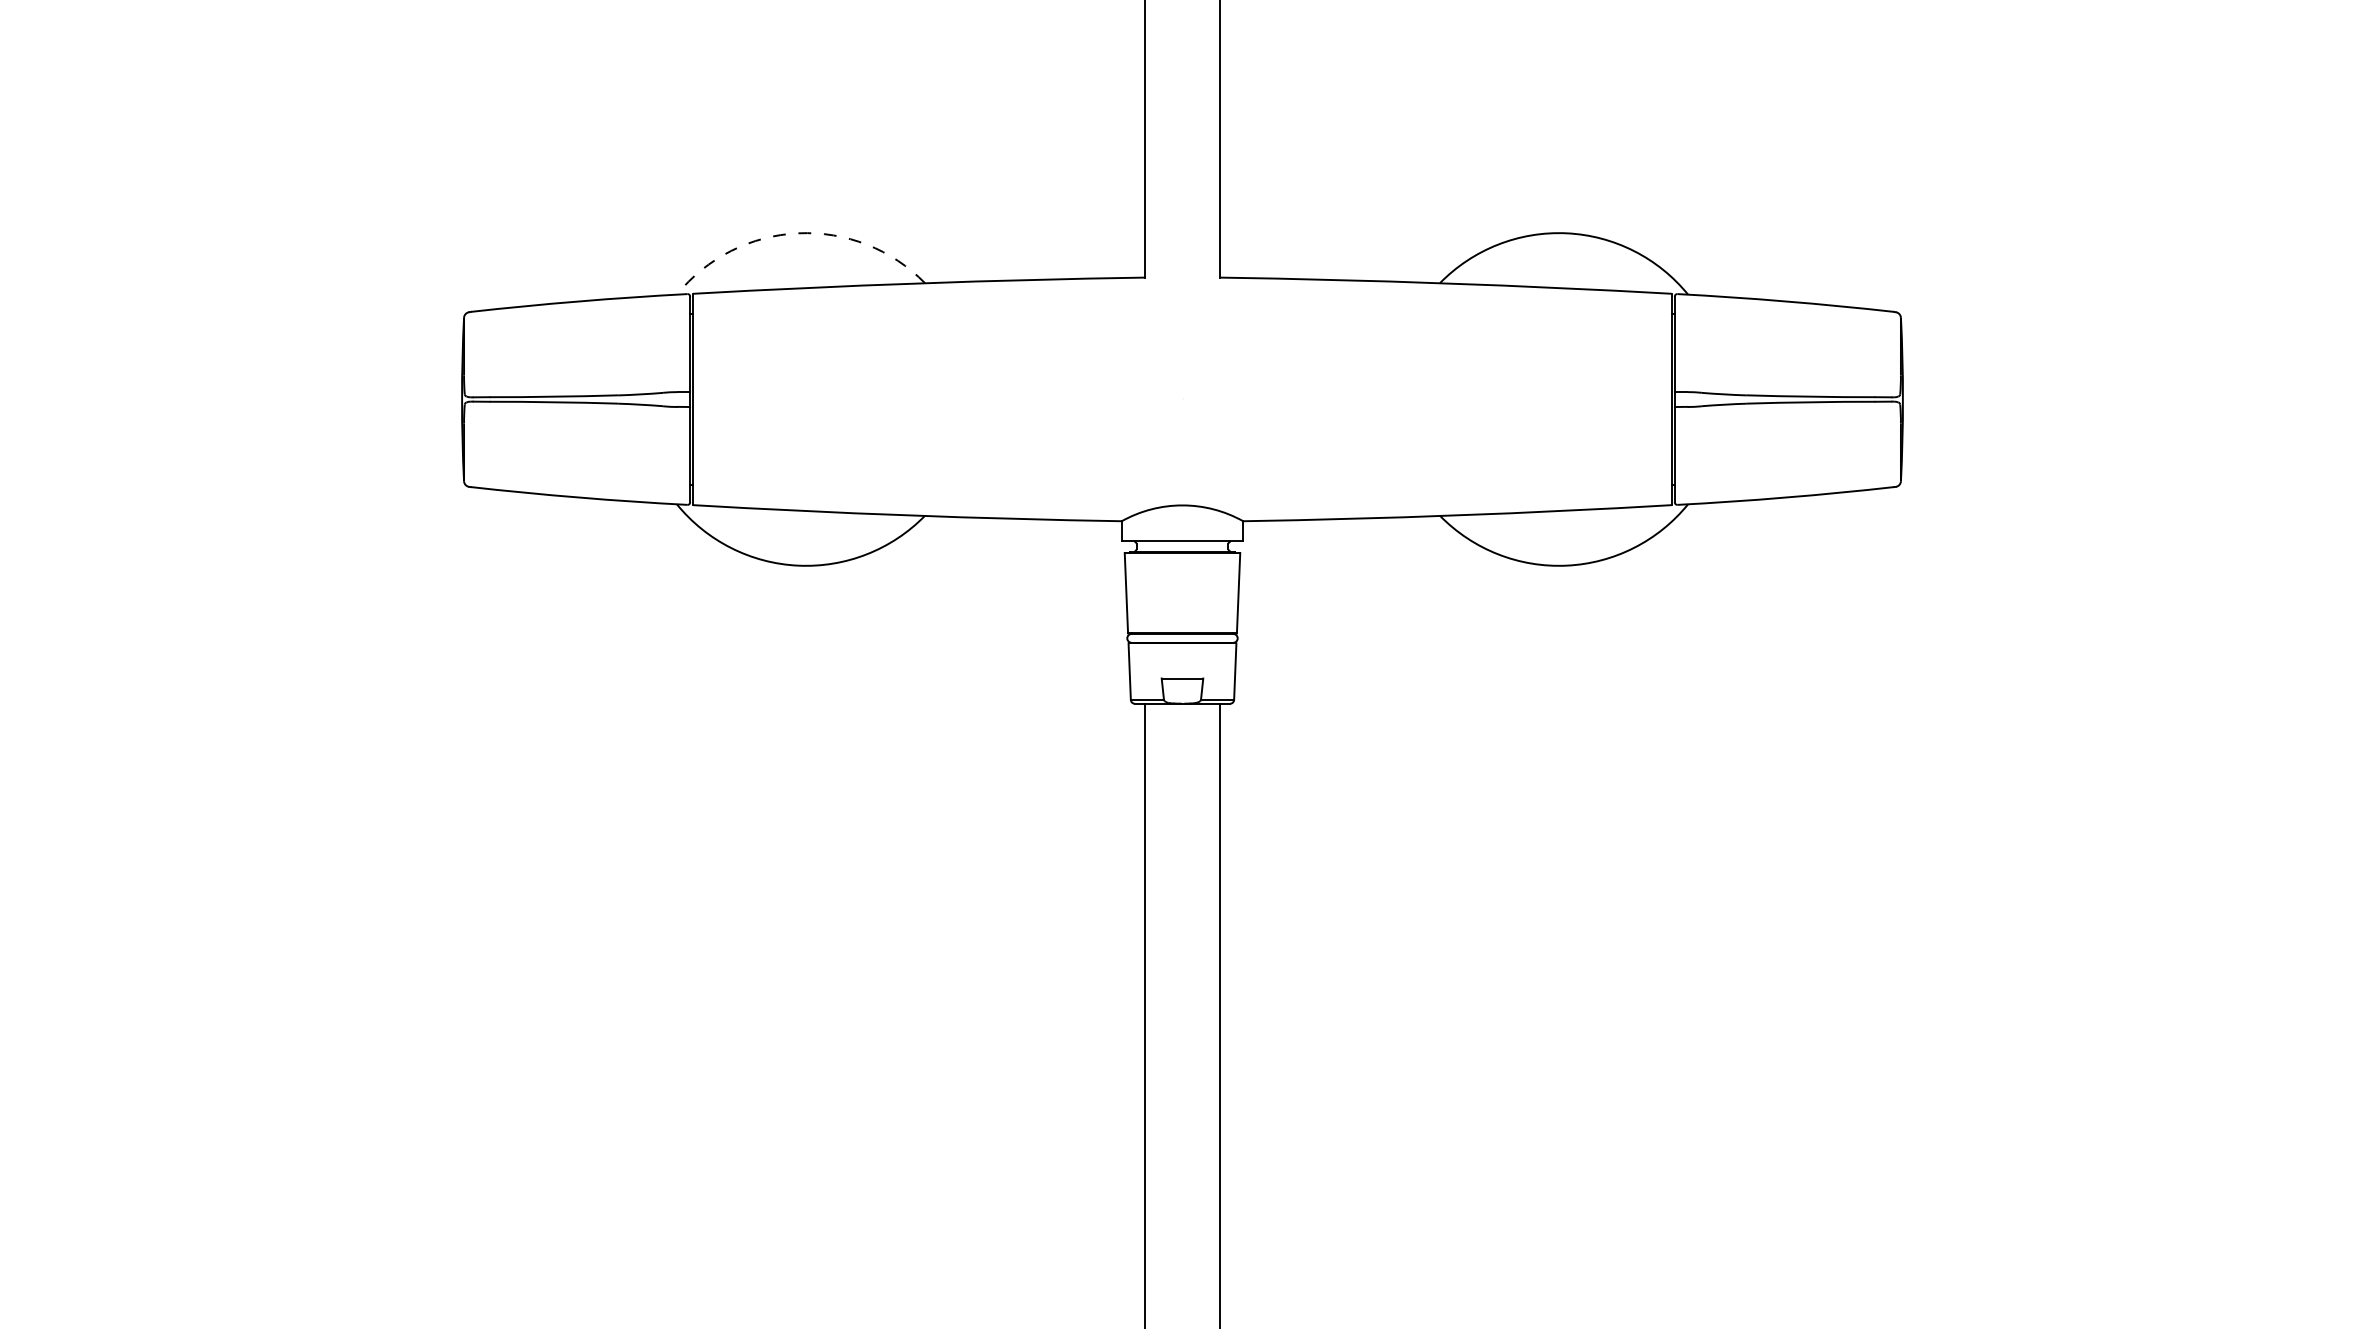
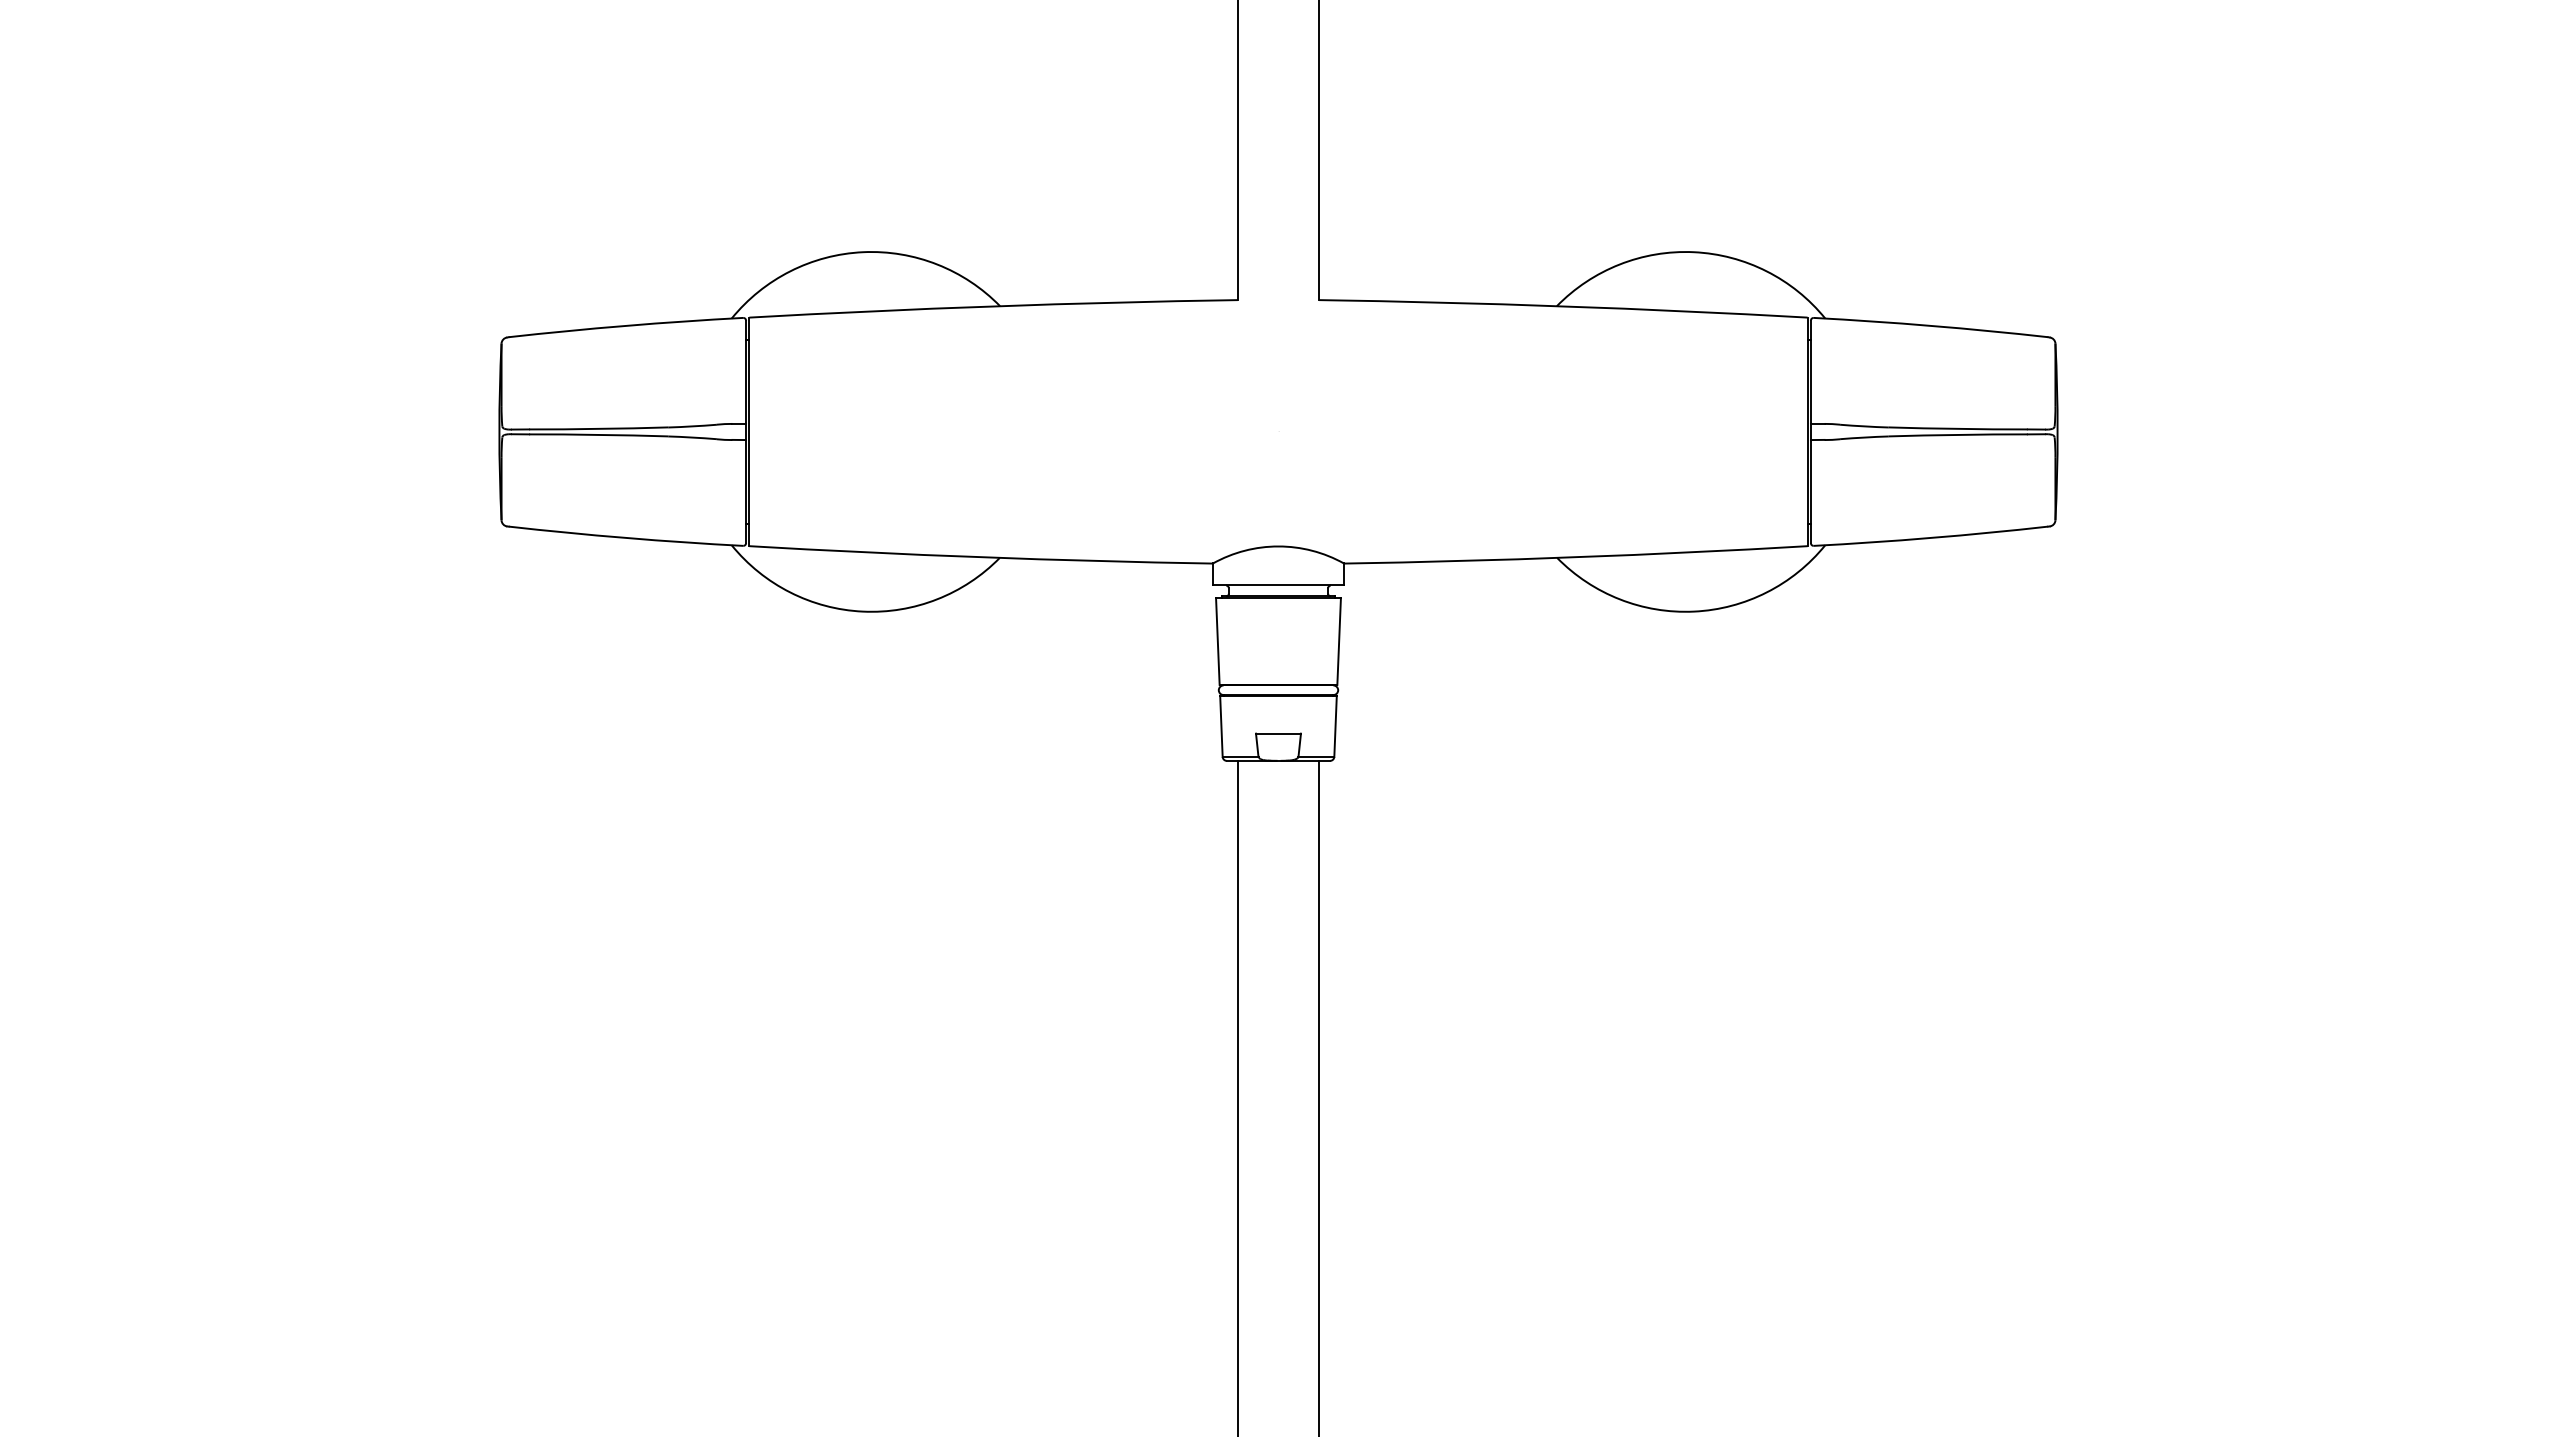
arc: (798, 233) -> (863, 252), dashed -> solid

